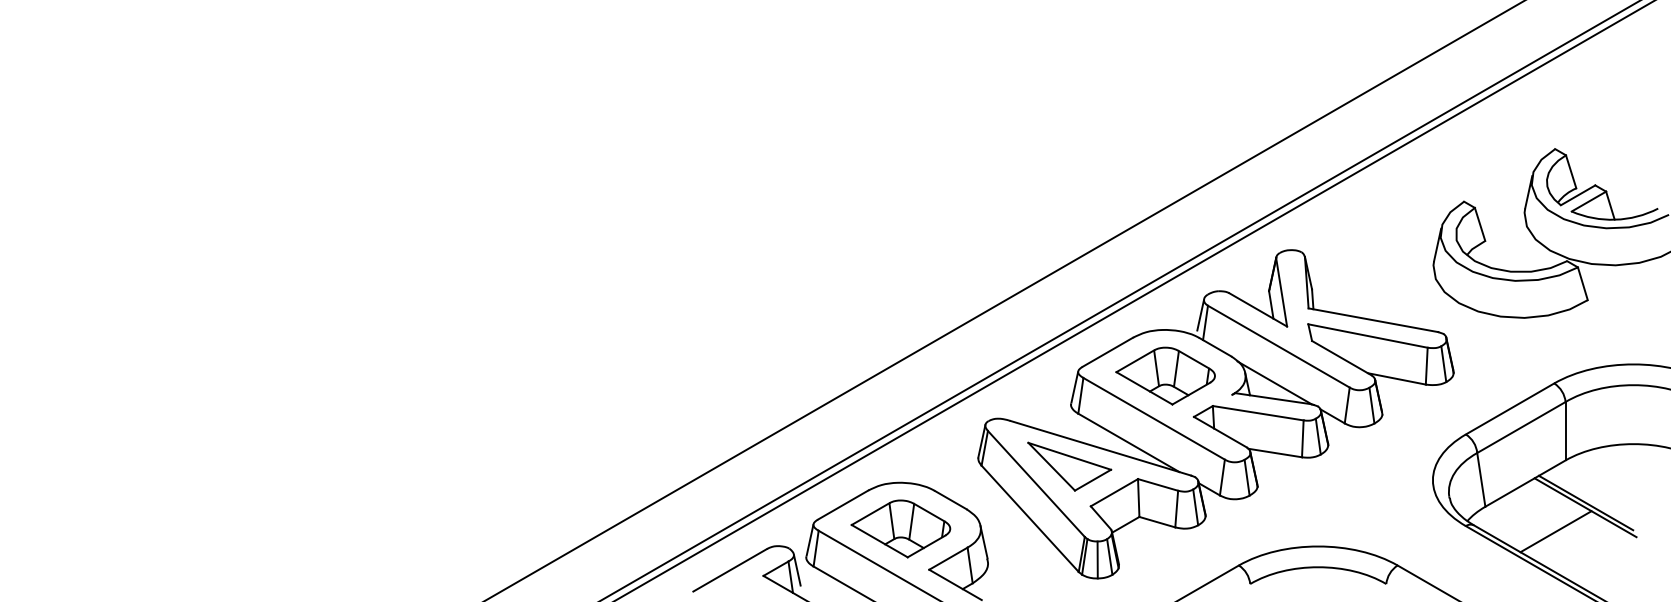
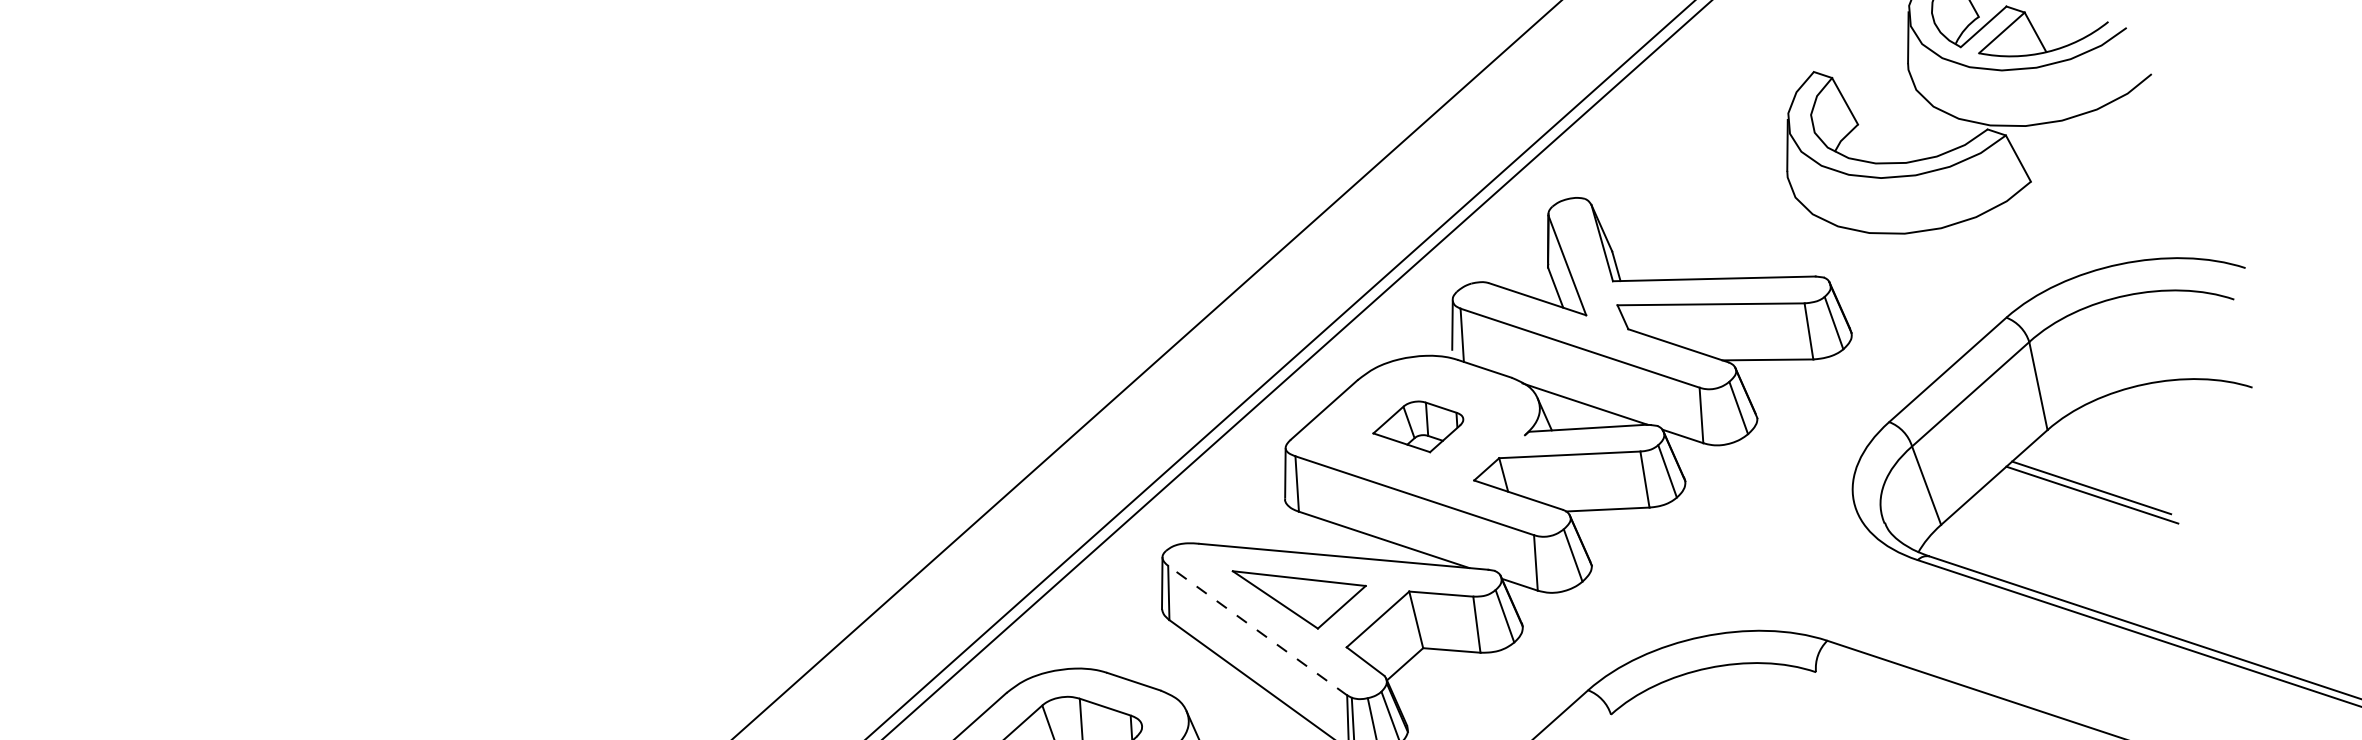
part: (1165, 375) -> (1418, 426), size x0.6
line: (1036, 483) -> (1257, 629), solid -> dashed
line: (1555, 531) -> (2054, 540), removed

